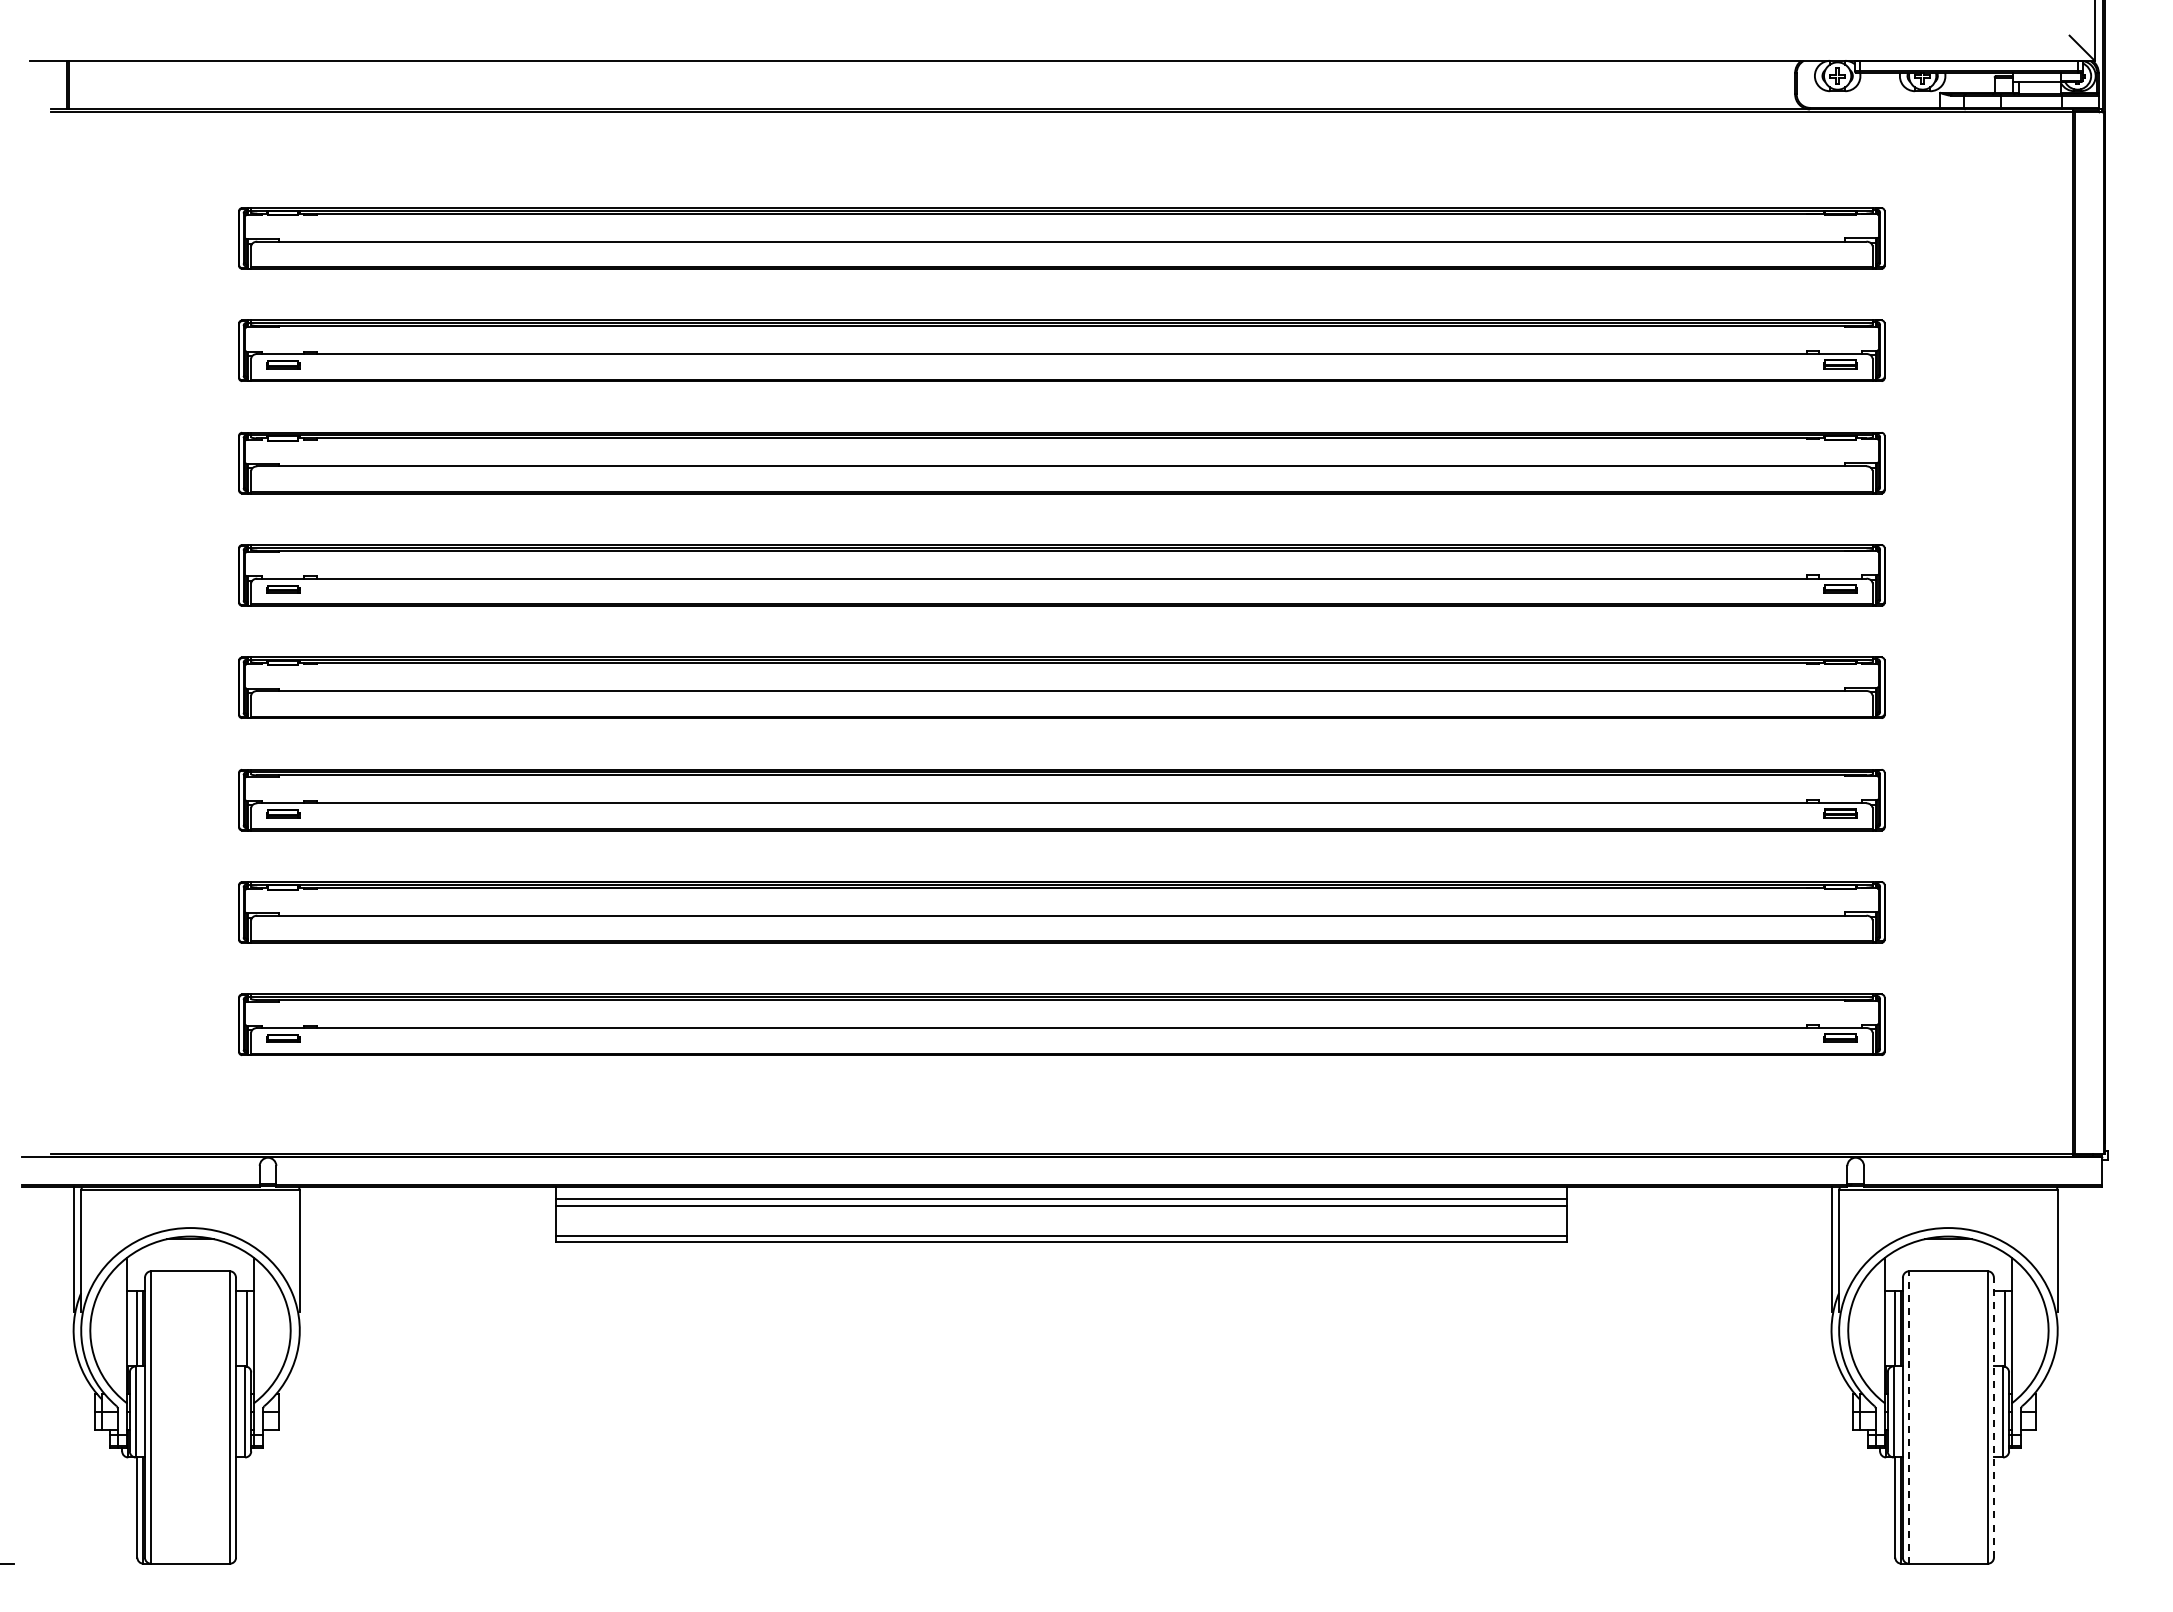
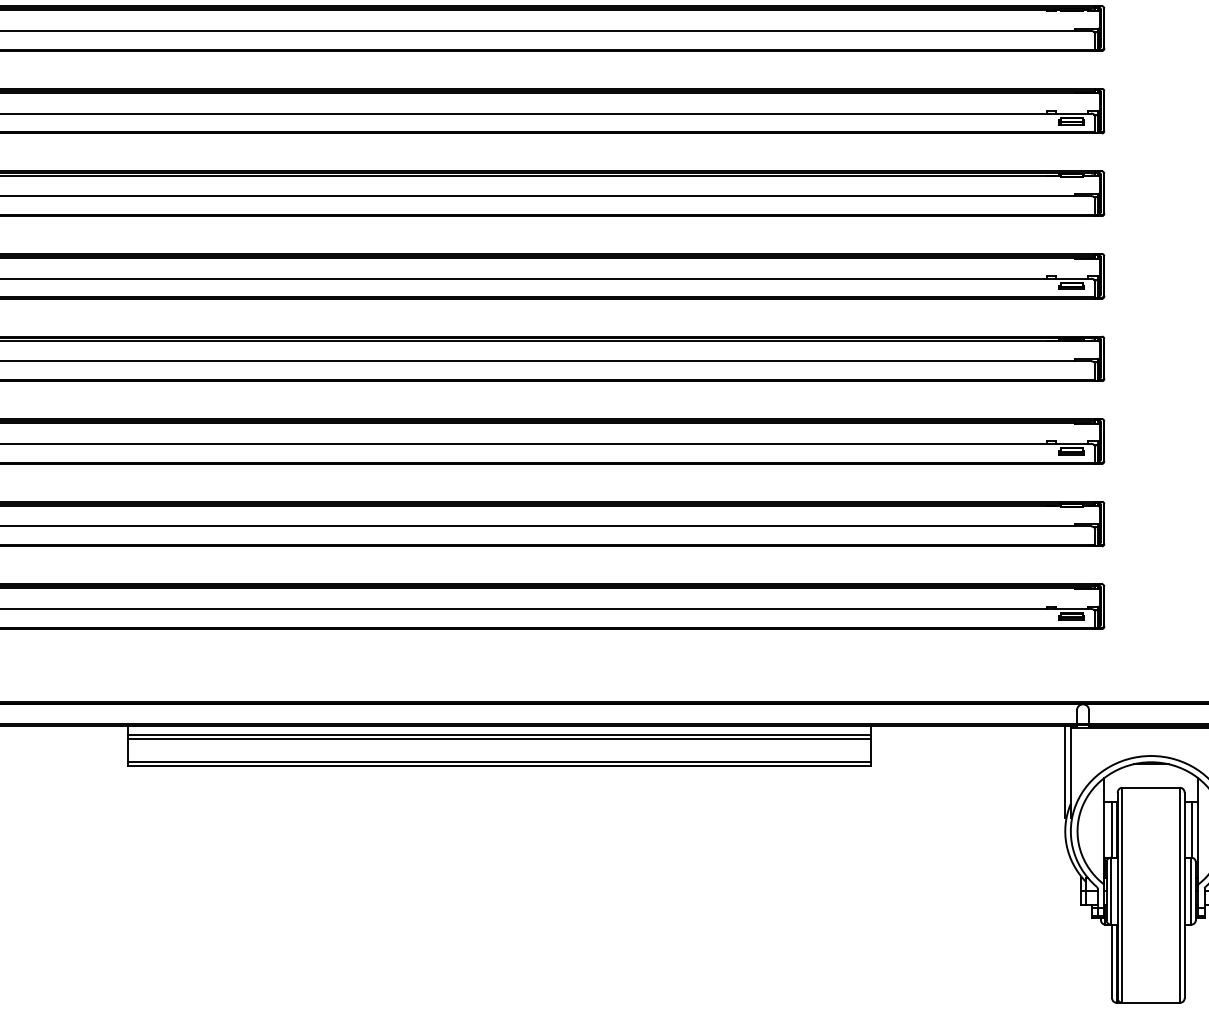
line: (1908, 1417) -> (1121, 895), dashed -> solid
line: (1993, 1417) -> (1184, 895), dashed -> solid

